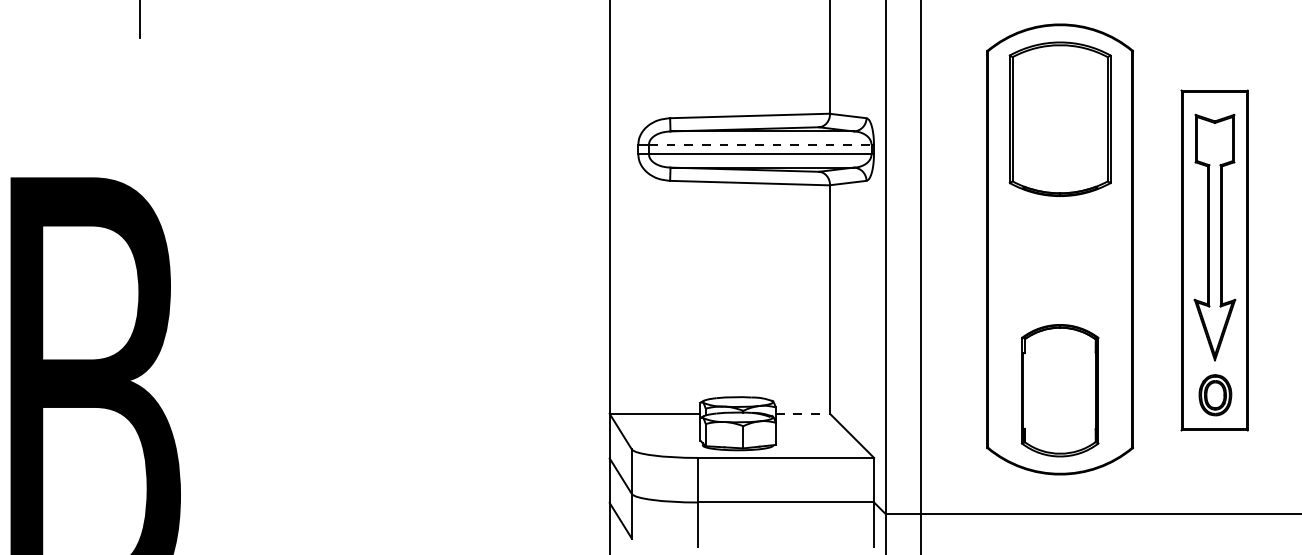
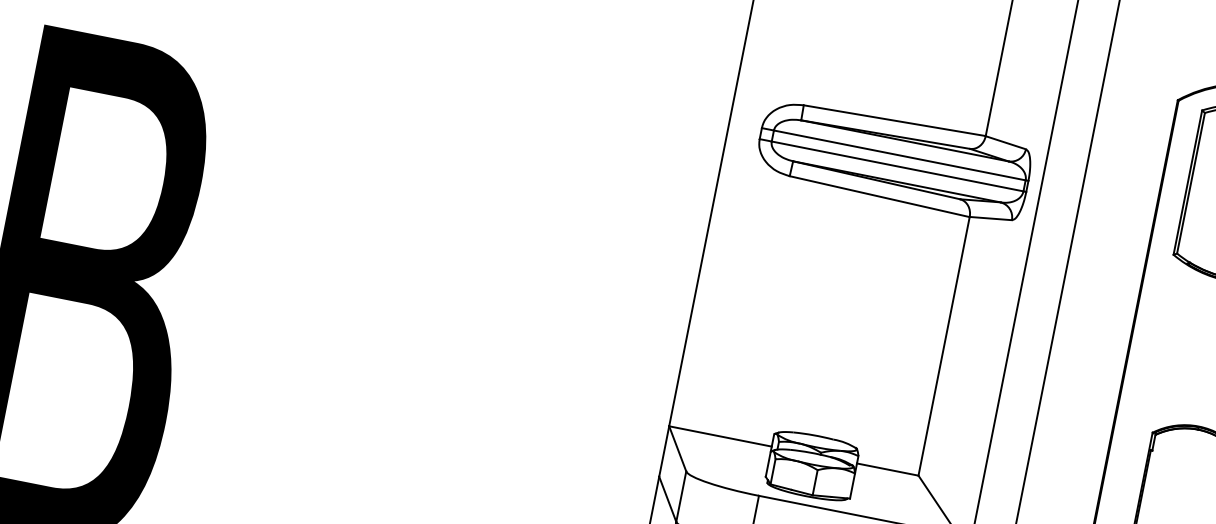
line: (760, 144) -> (900, 155), dashed -> solid
line: (803, 413) -> (888, 469), dashed -> solid

